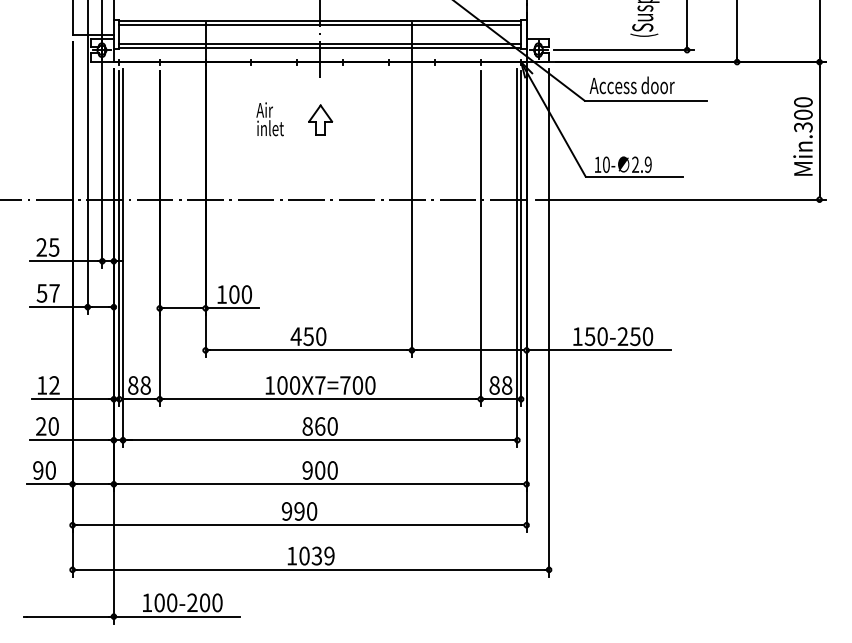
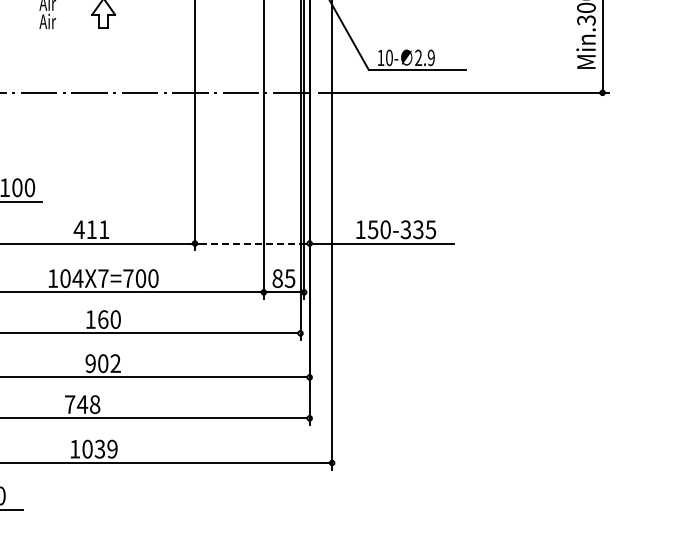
text: (269, 128) -> (52, 21), inlet -> Air
text: (314, 336) -> (97, 229), 450 -> 411
text: (635, 336) -> (418, 229), 150-250 -> 150-335
line: (469, 350) -> (252, 243), solid -> dashed
text: (294, 385) -> (77, 278), 100X7=700 -> 104X7=700
text: (506, 385) -> (289, 278), 88 -> 85
text: (307, 426) -> (90, 319), 860 -> 160
text: (332, 470) -> (115, 363), 900 -> 902
text: (299, 511) -> (82, 404), 990 -> 748

